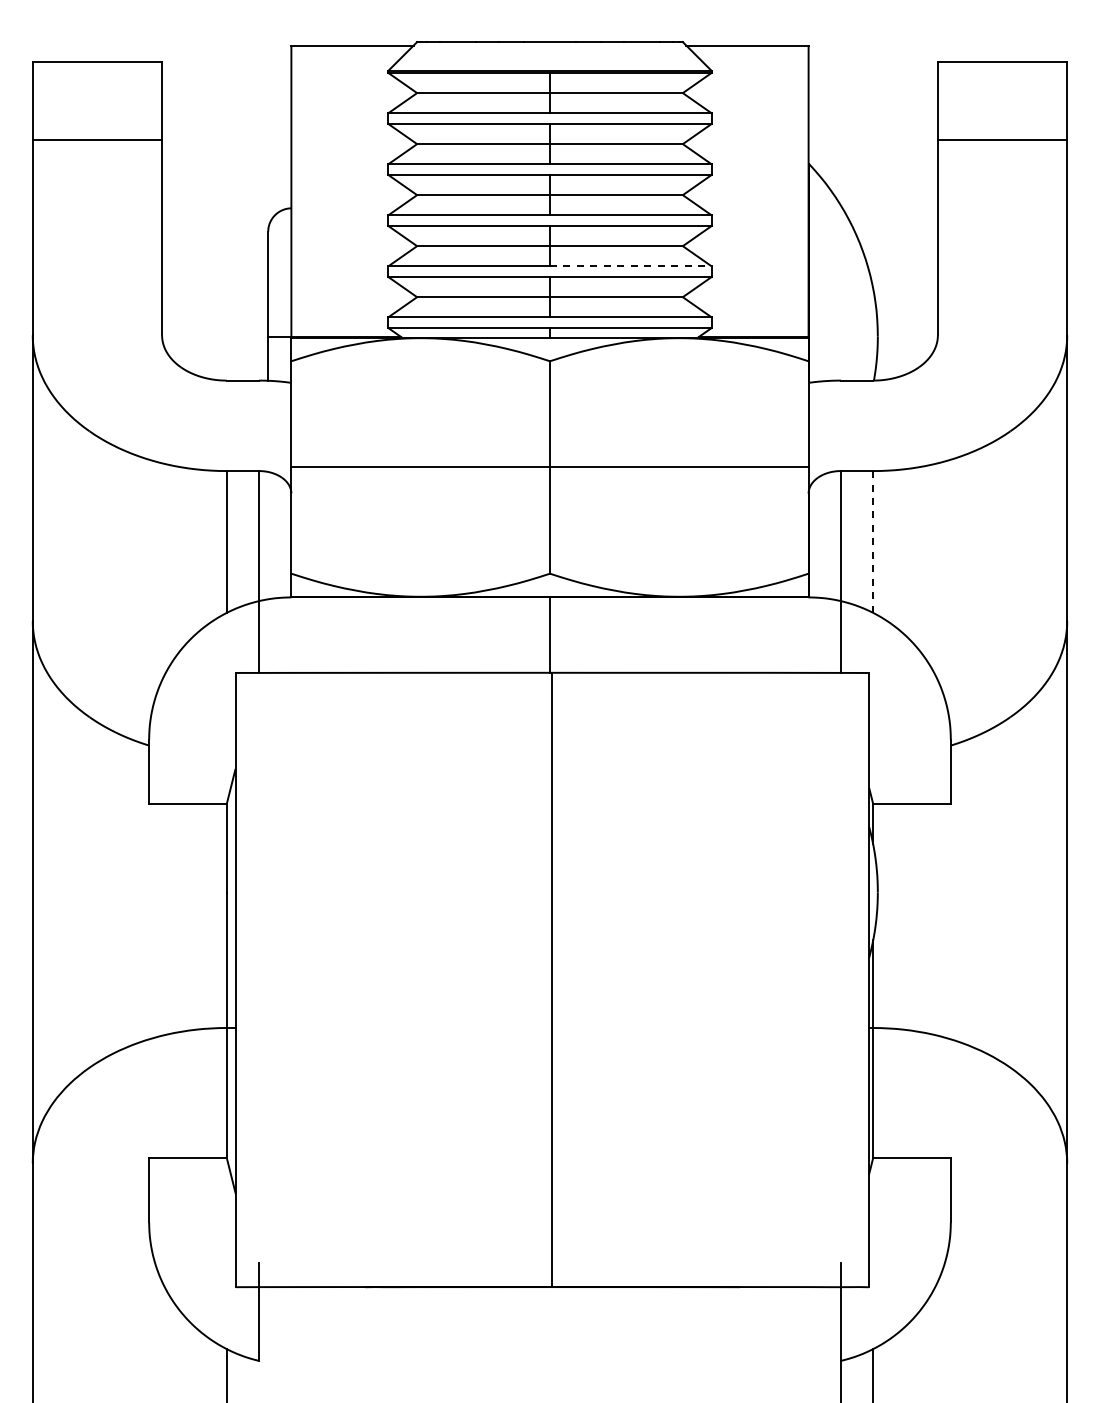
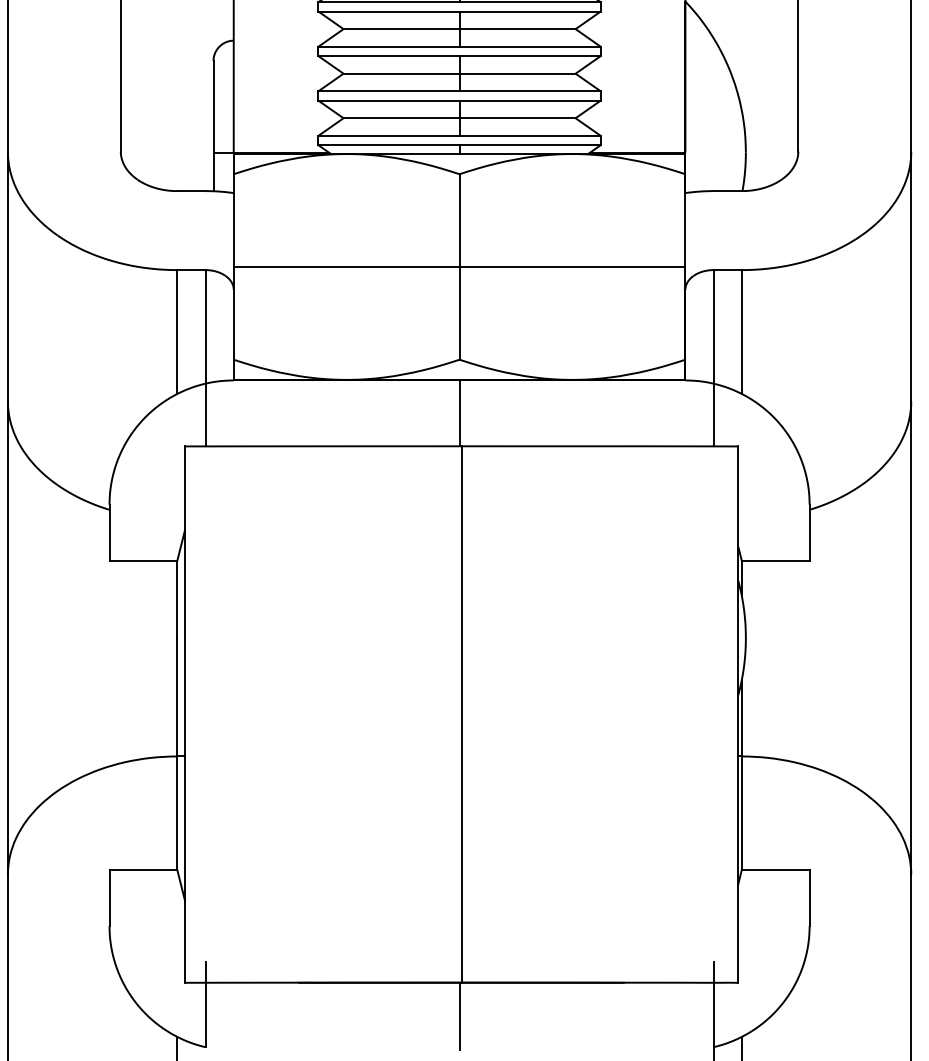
line: (630, 266) -> (529, 91), dashed -> solid
line: (873, 541) -> (742, 331), dashed -> solid
line: (549, 1325) -> (459, 1016), added

